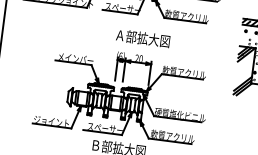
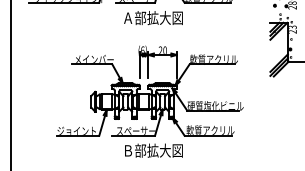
text: (143, 38) -> (153, 18), moved

